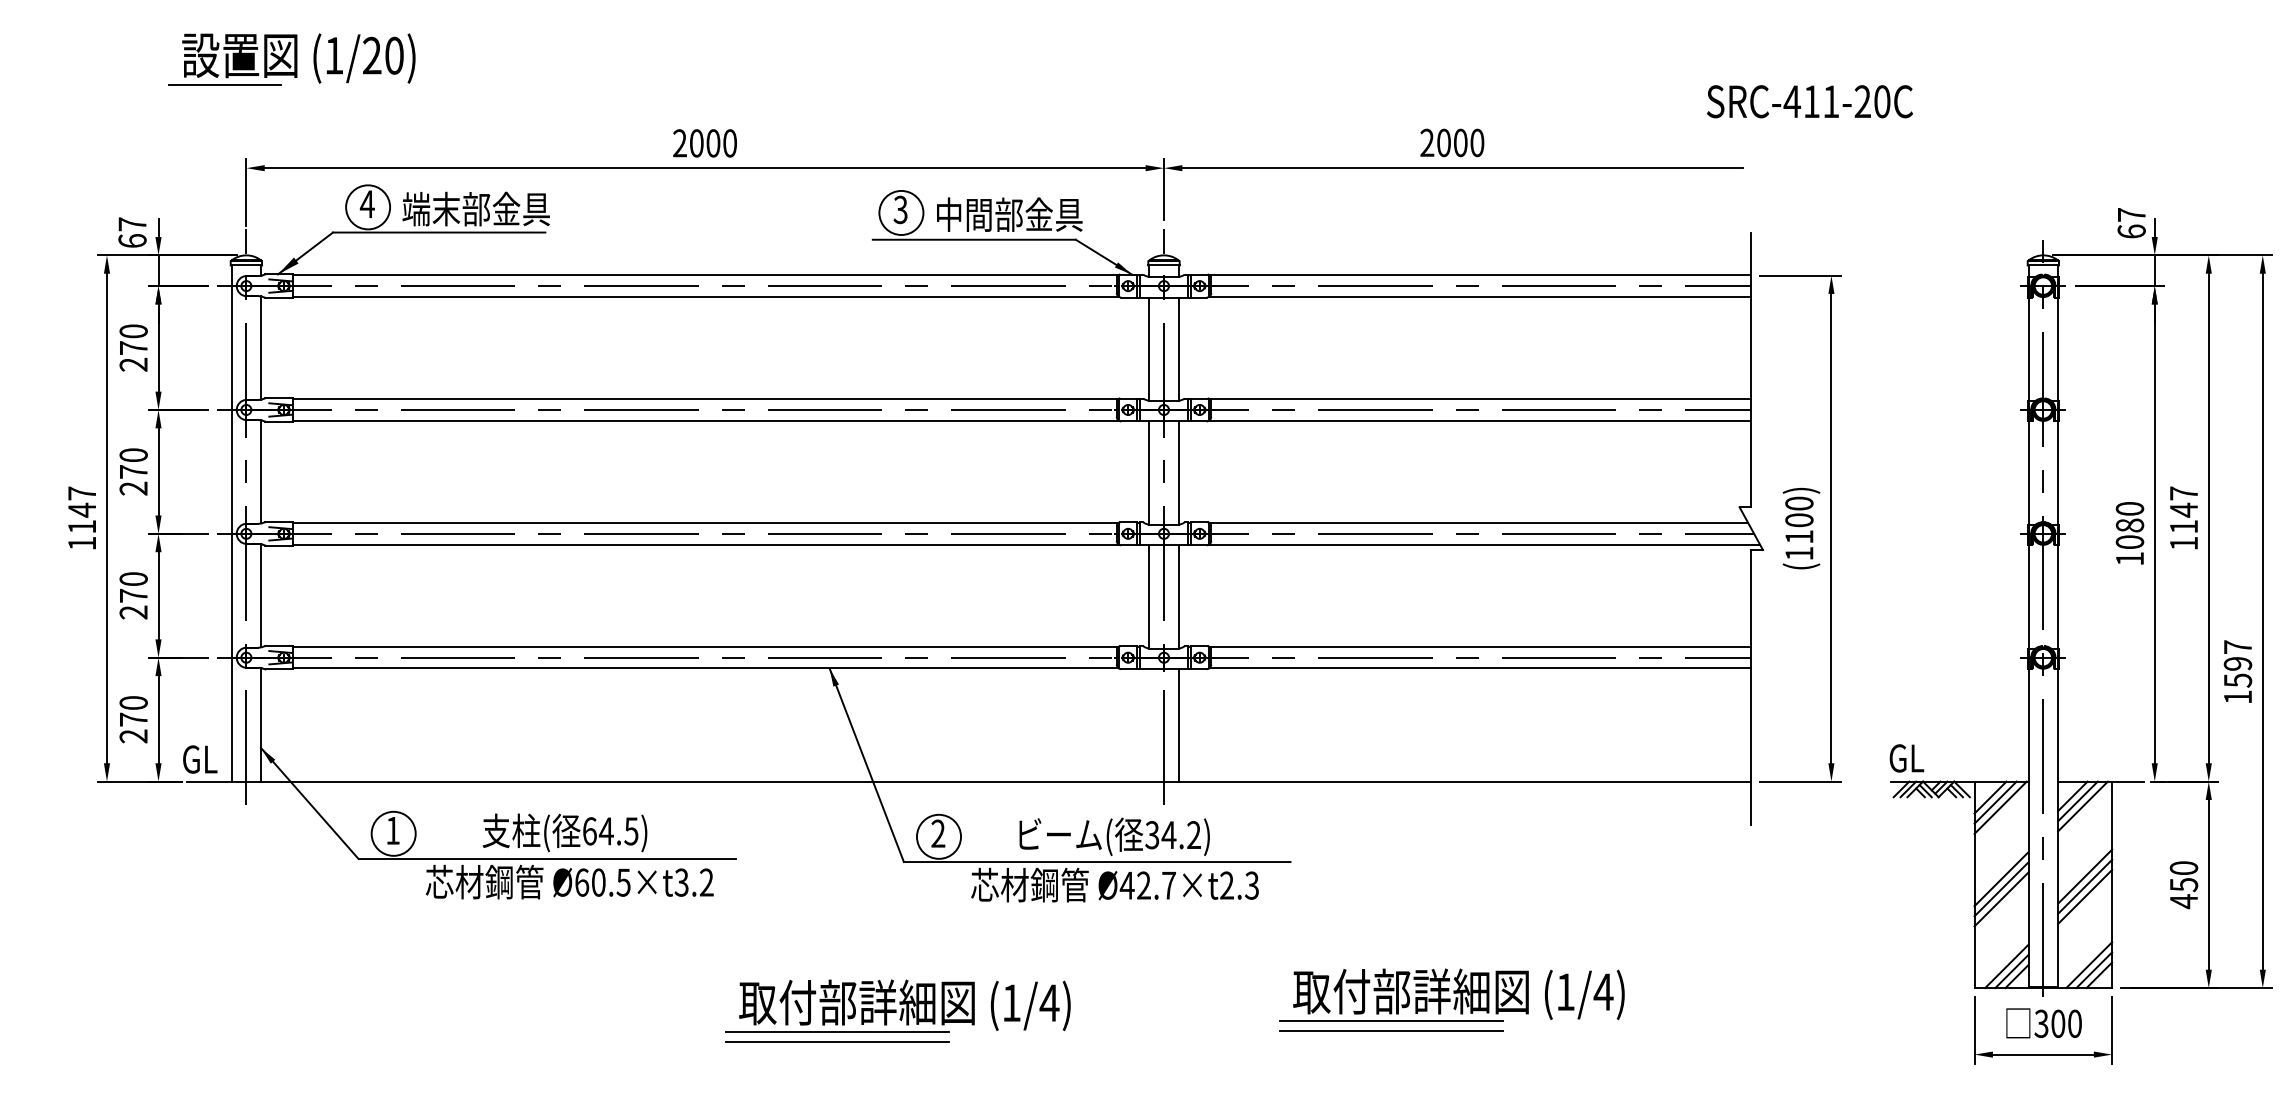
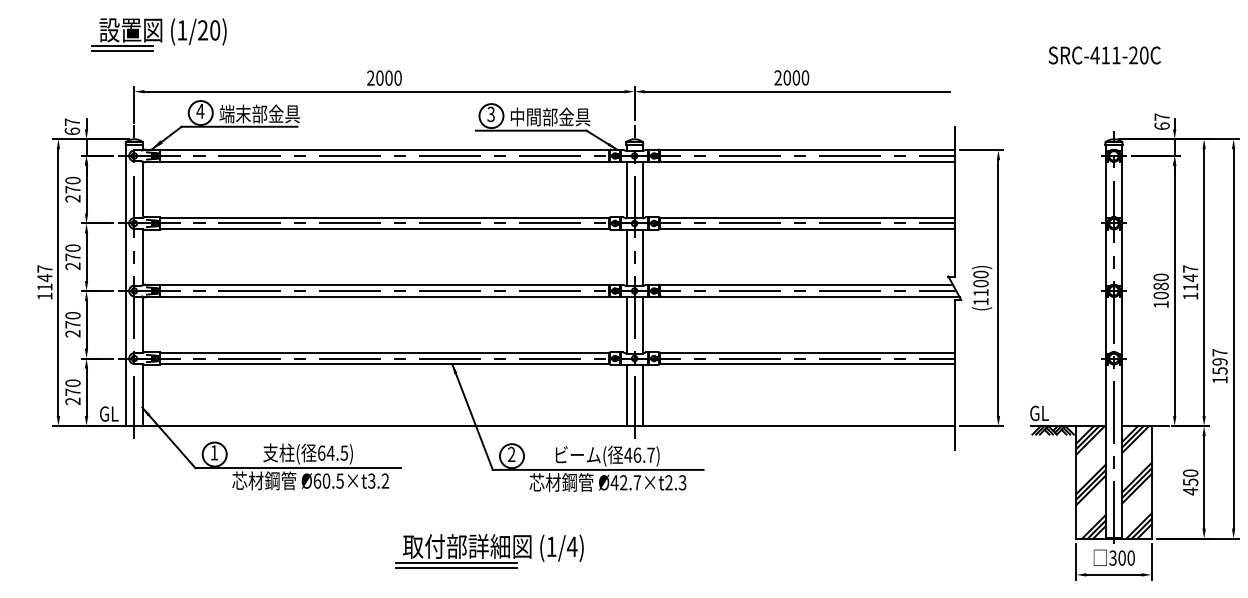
line: (224, 94) -> (122, 51), added
text: (1809, 101) -> (1104, 55), moved
line: (1149, 725) -> (626, 395), added
text: (1172, 833) -> (639, 454), 34.2) -> 46.7)
part: (1451, 1000) -> (791, 545), removed

